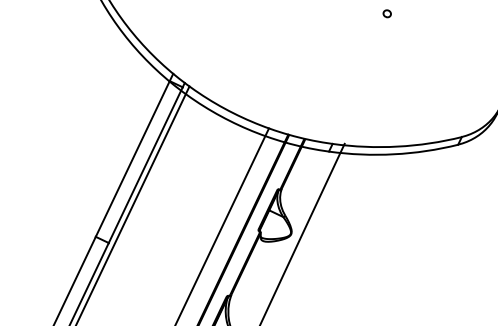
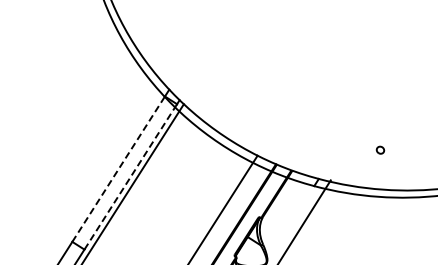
part: (386, 13) -> (379, 149), moved
line: (133, 158) -> (119, 168), solid -> dashed
line: (145, 164) -> (130, 176), solid -> dashed

